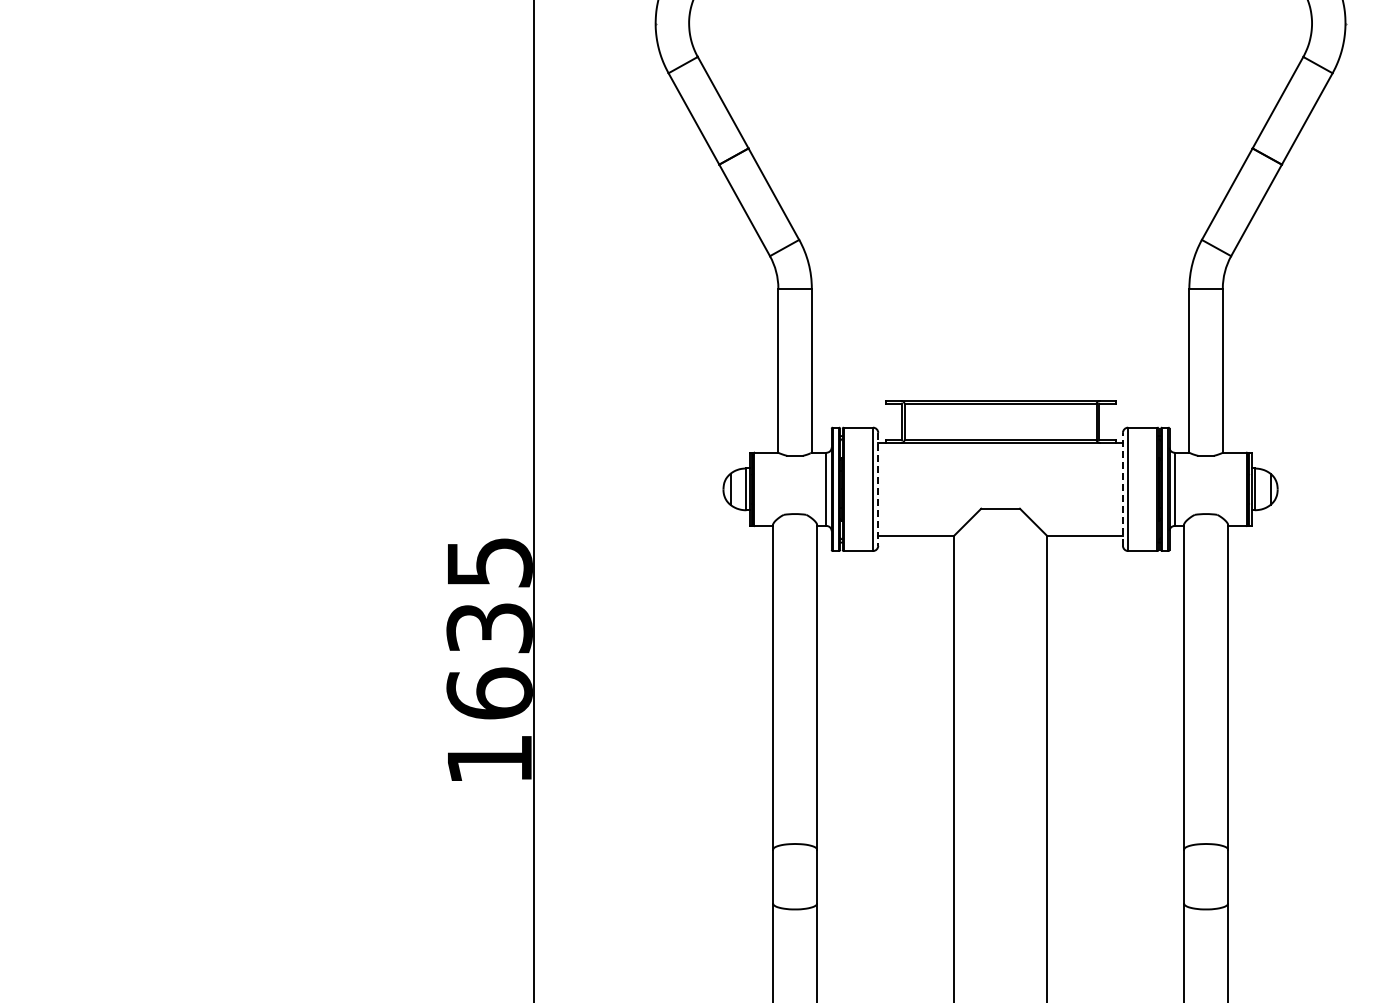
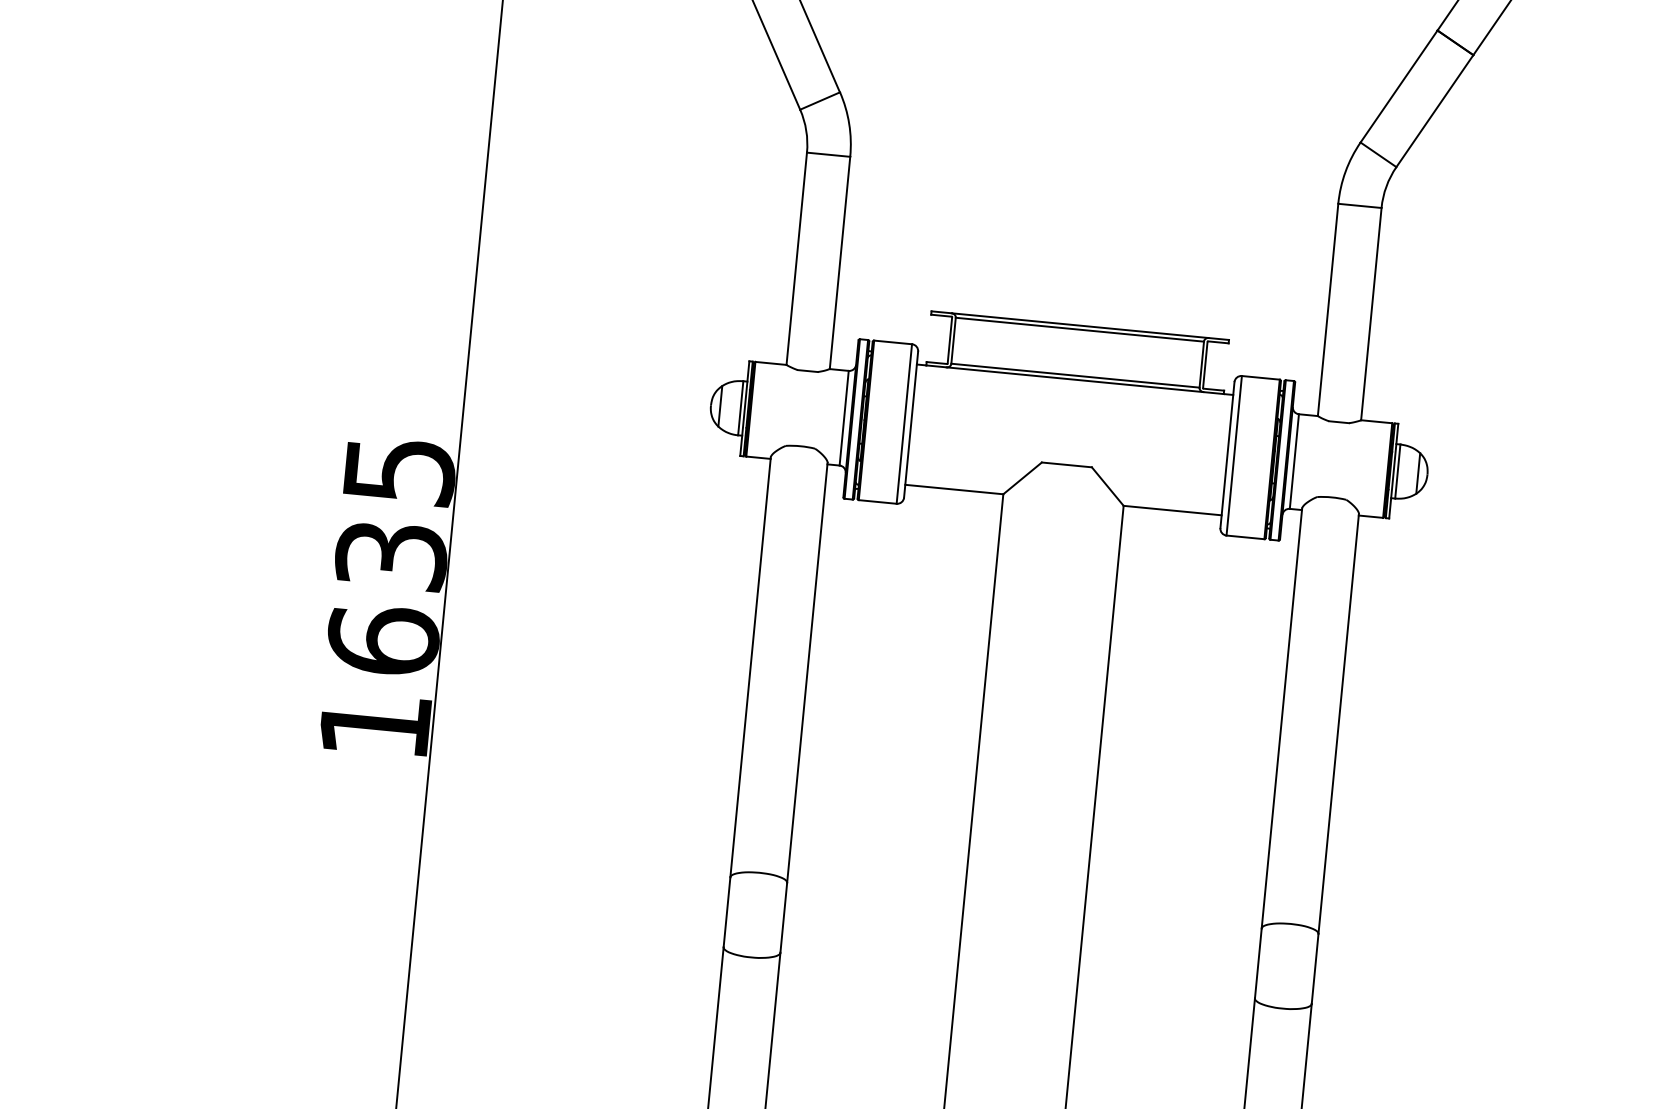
line: (1122, 488) -> (1226, 453), dashed -> solid
line: (878, 489) -> (911, 424), dashed -> solid

